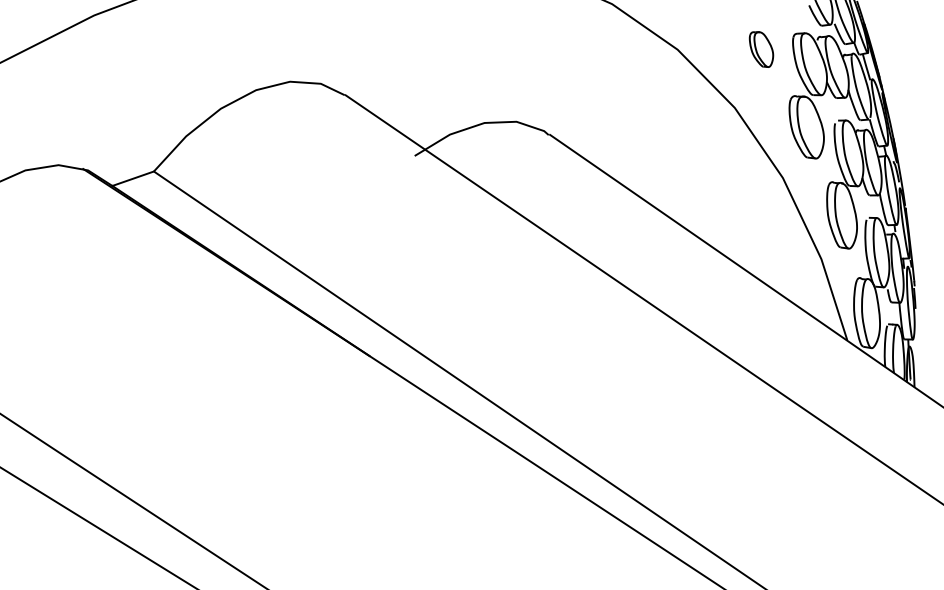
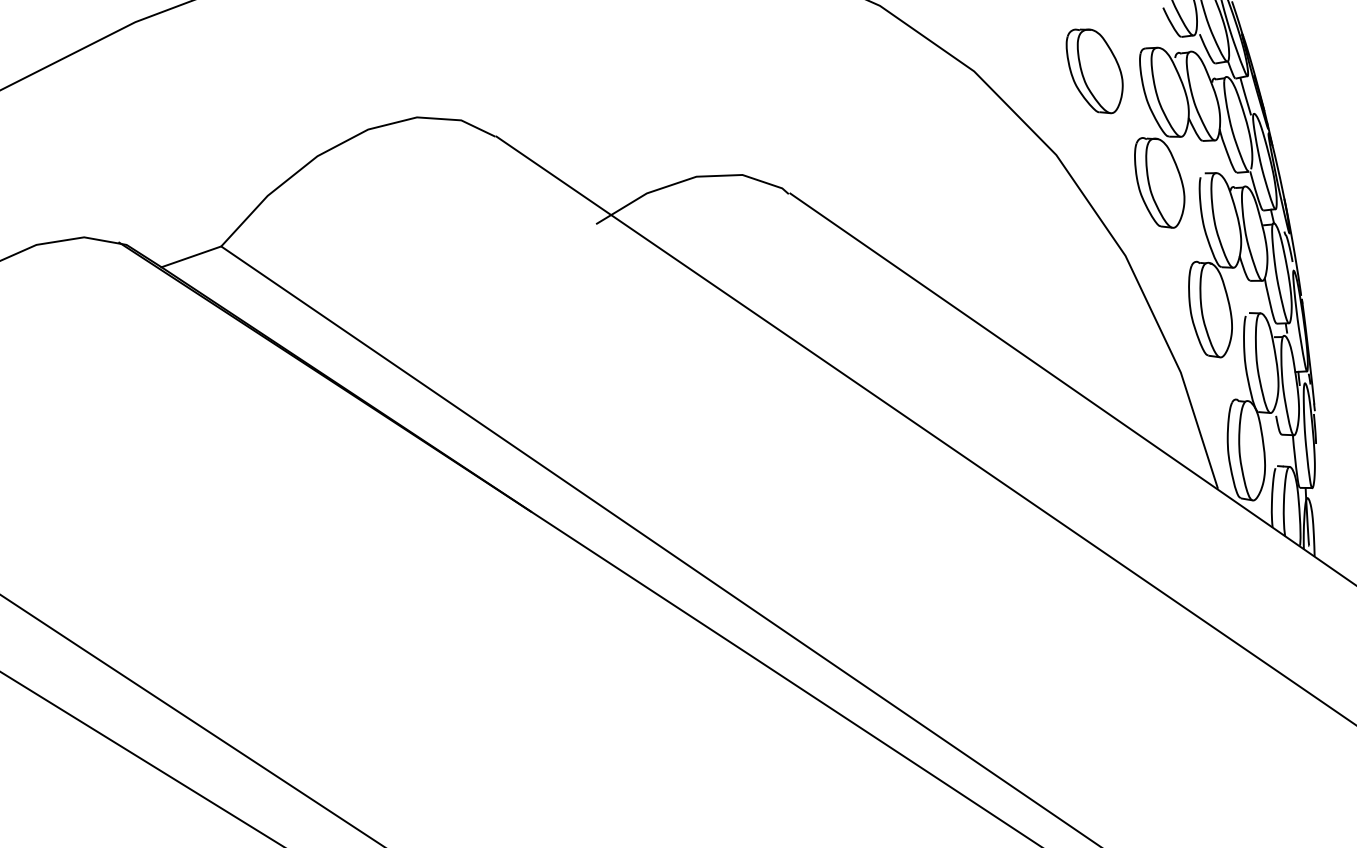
part: (761, 49) -> (1094, 71), size x1.67

